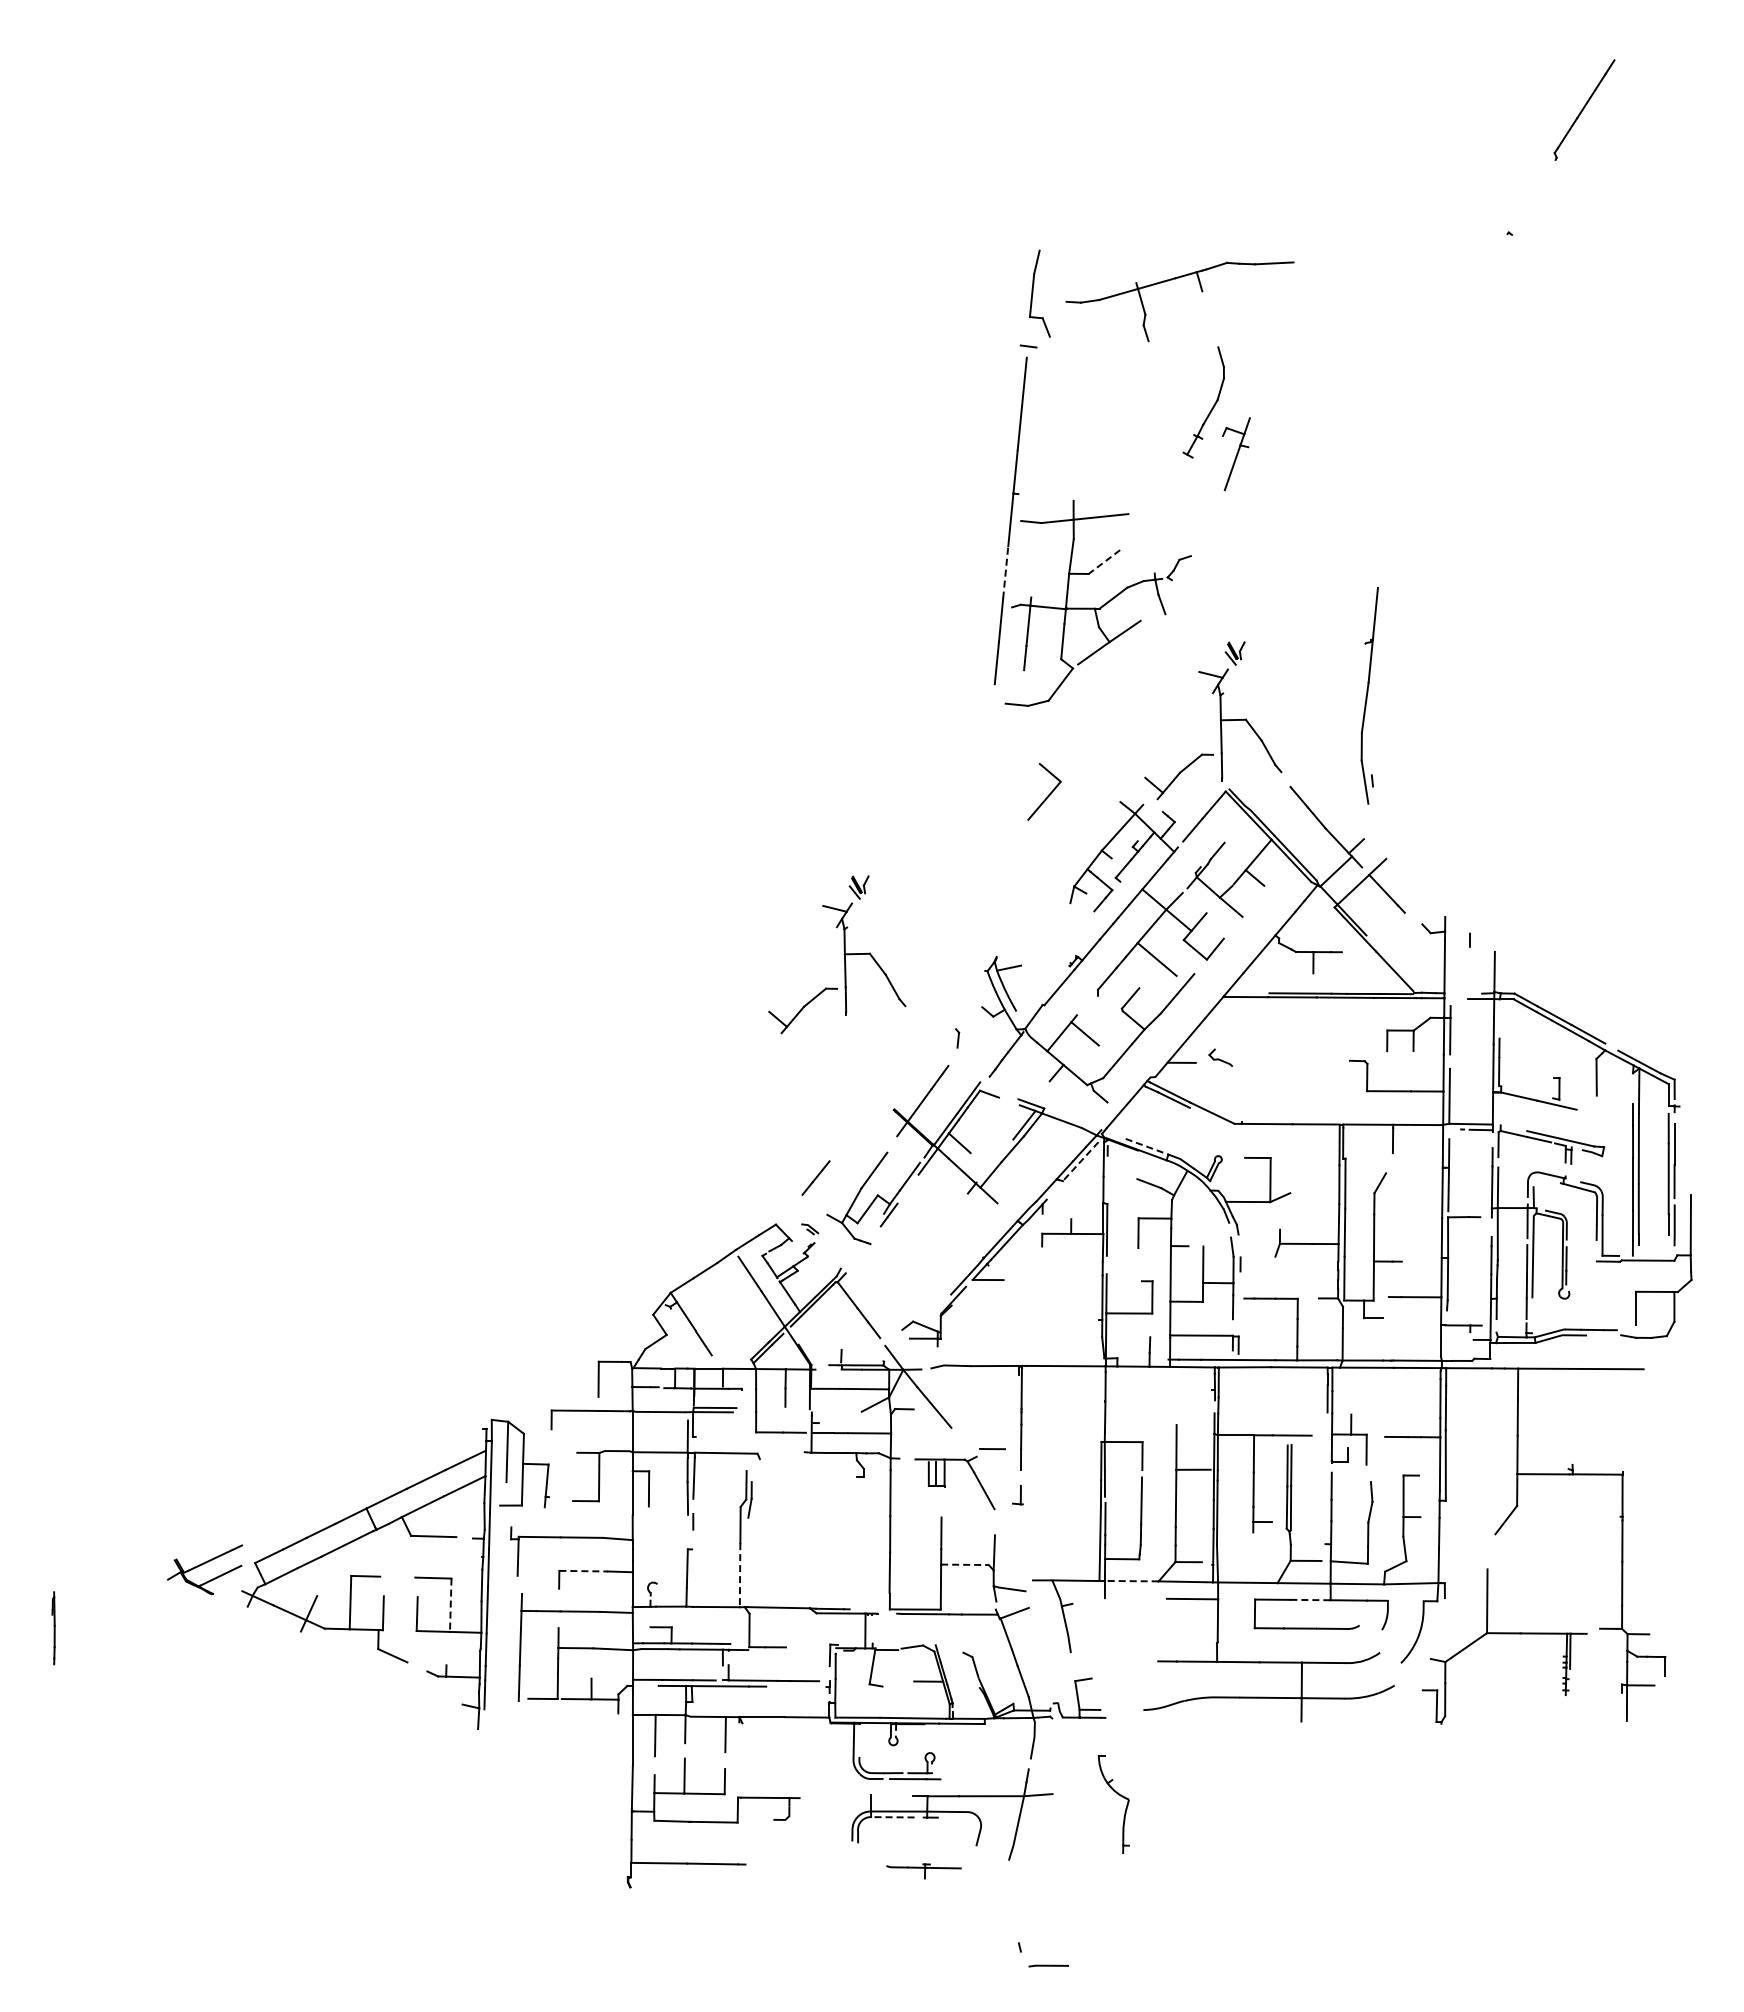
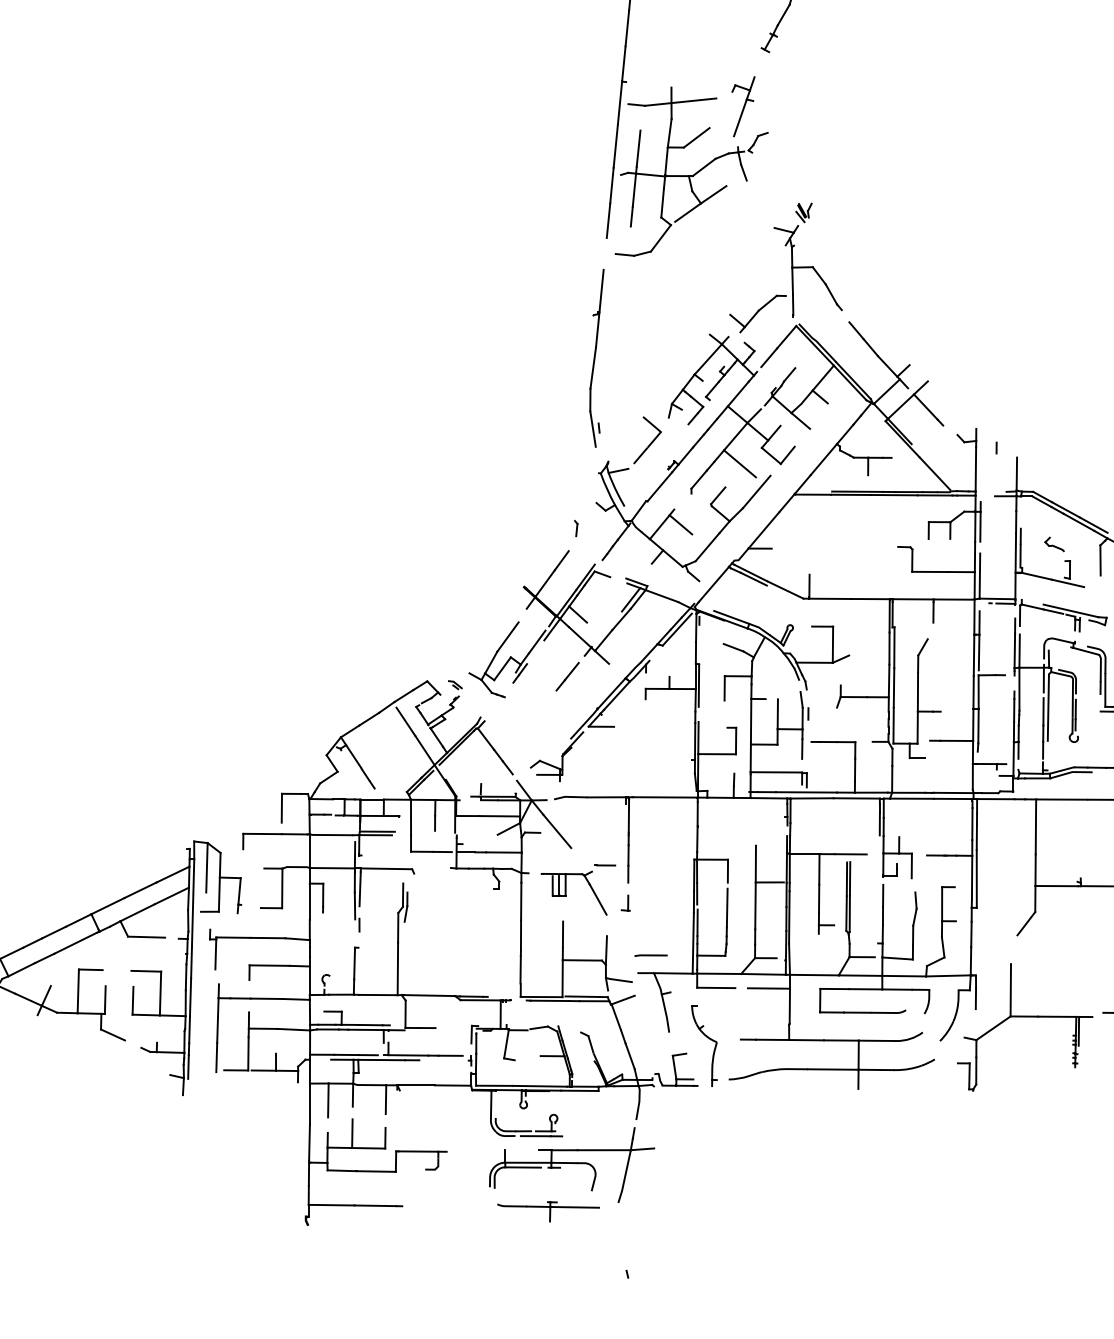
part: (1236, 454) -> (743, 107), moved
line: (1104, 562) -> (696, 138), dashed -> solid
line: (1005, 571) -> (615, 145), dashed -> solid
line: (1033, 575) -> (638, 148), added
part: (1369, 695) -> (596, 358), moved
part: (1044, 791) -> (647, 440), moved
part: (843, 953) -> (482, 458), removed
part: (1220, 1057) -> (1054, 544), moved
line: (1241, 1107) -> (809, 585), added
line: (1147, 1146) -> (732, 617), dashed -> solid
line: (1080, 1162) -> (677, 630), dashed -> solid
line: (815, 1177) -> (567, 676), moved
line: (964, 1564) -> (581, 960), dashed -> solid
line: (584, 1571) -> (270, 965), dashed -> solid
line: (740, 1575) -> (398, 969), dashed -> solid
line: (1131, 1581) -> (718, 974), dashed -> solid
line: (1127, 1598) -> (715, 988), added
line: (1311, 1600) -> (866, 989), dashed -> solid
line: (450, 1605) -> (160, 993), dashed -> solid
line: (969, 1608) -> (586, 996), added
line: (1444, 1611) -> (975, 998), added
part: (1118, 1795) -> (708, 1038), moved
line: (892, 1817) -> (522, 1167), dashed -> solid
part: (923, 1871) -> (548, 1211), size x1.67
line: (1048, 1965) -> (650, 955), moved

